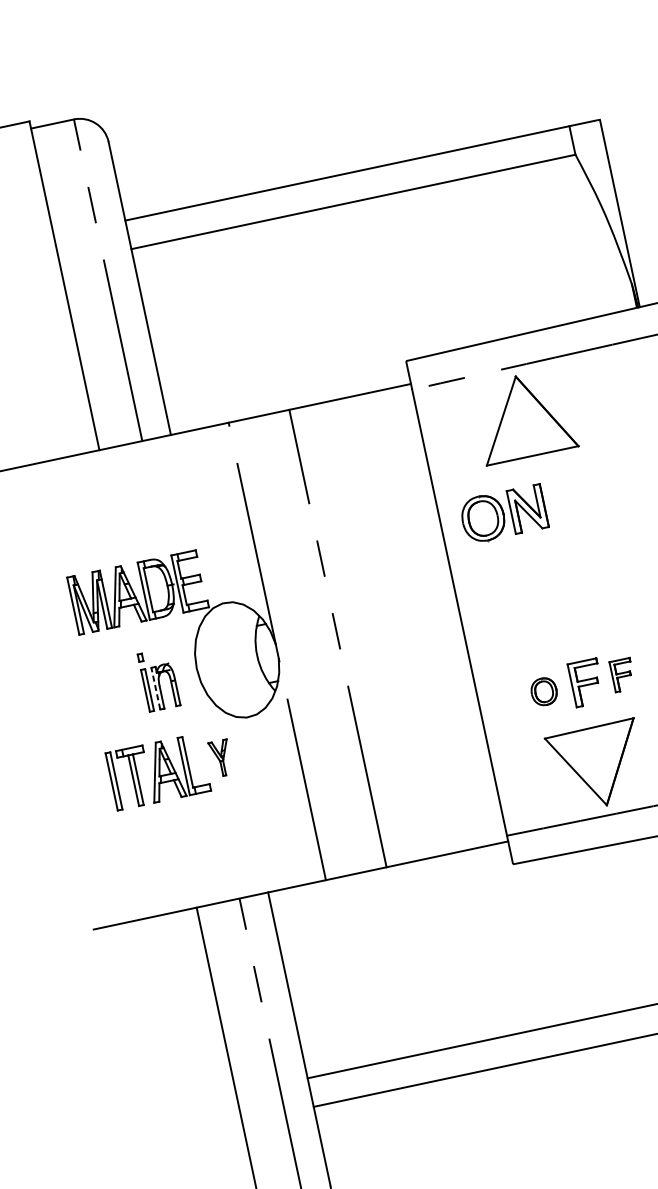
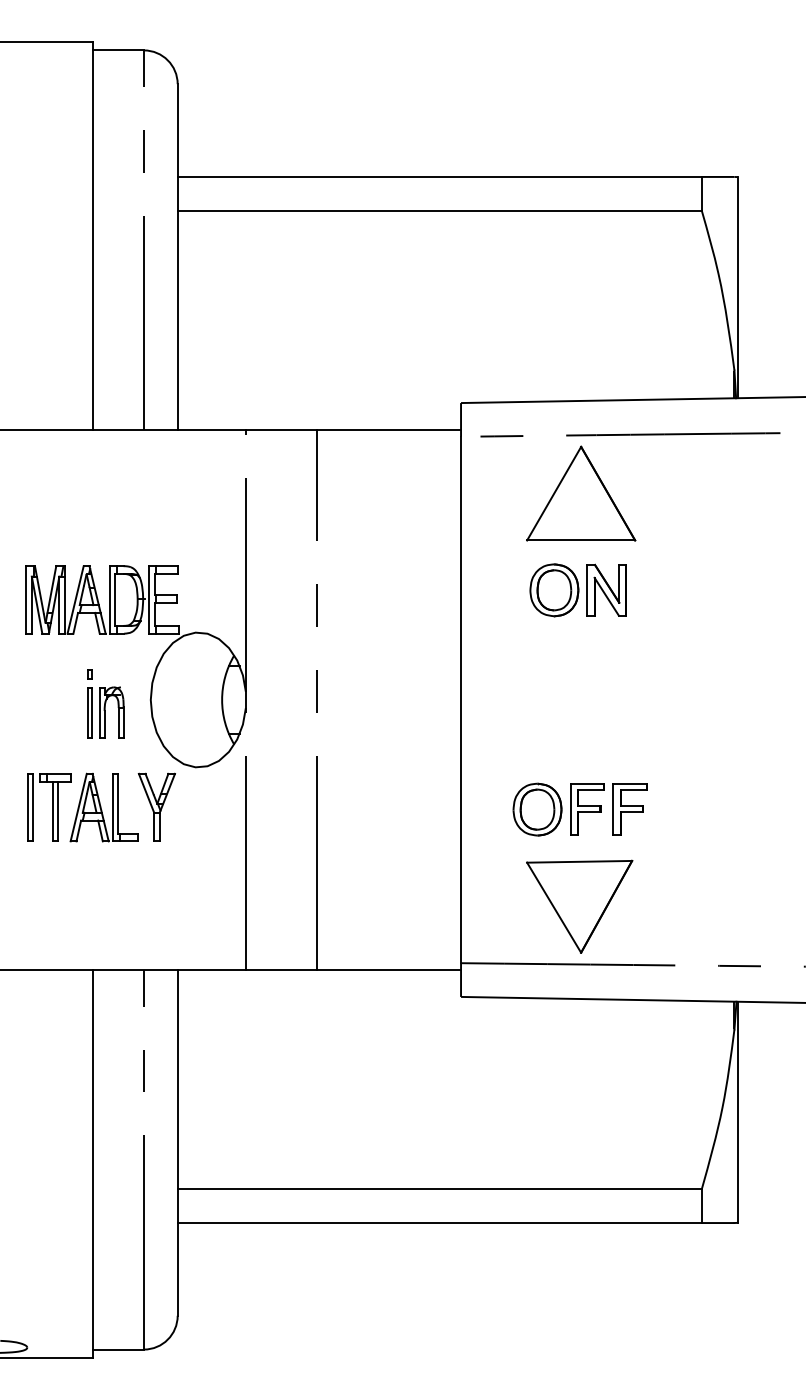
part: (502, 514) -> (577, 590), moved
part: (622, 675) -> (629, 809), size x1.43
line: (155, 688) -> (99, 712), dashed -> solid
part: (544, 691) -> (537, 809), size x1.67
part: (220, 757) -> (156, 806), size x1.67

